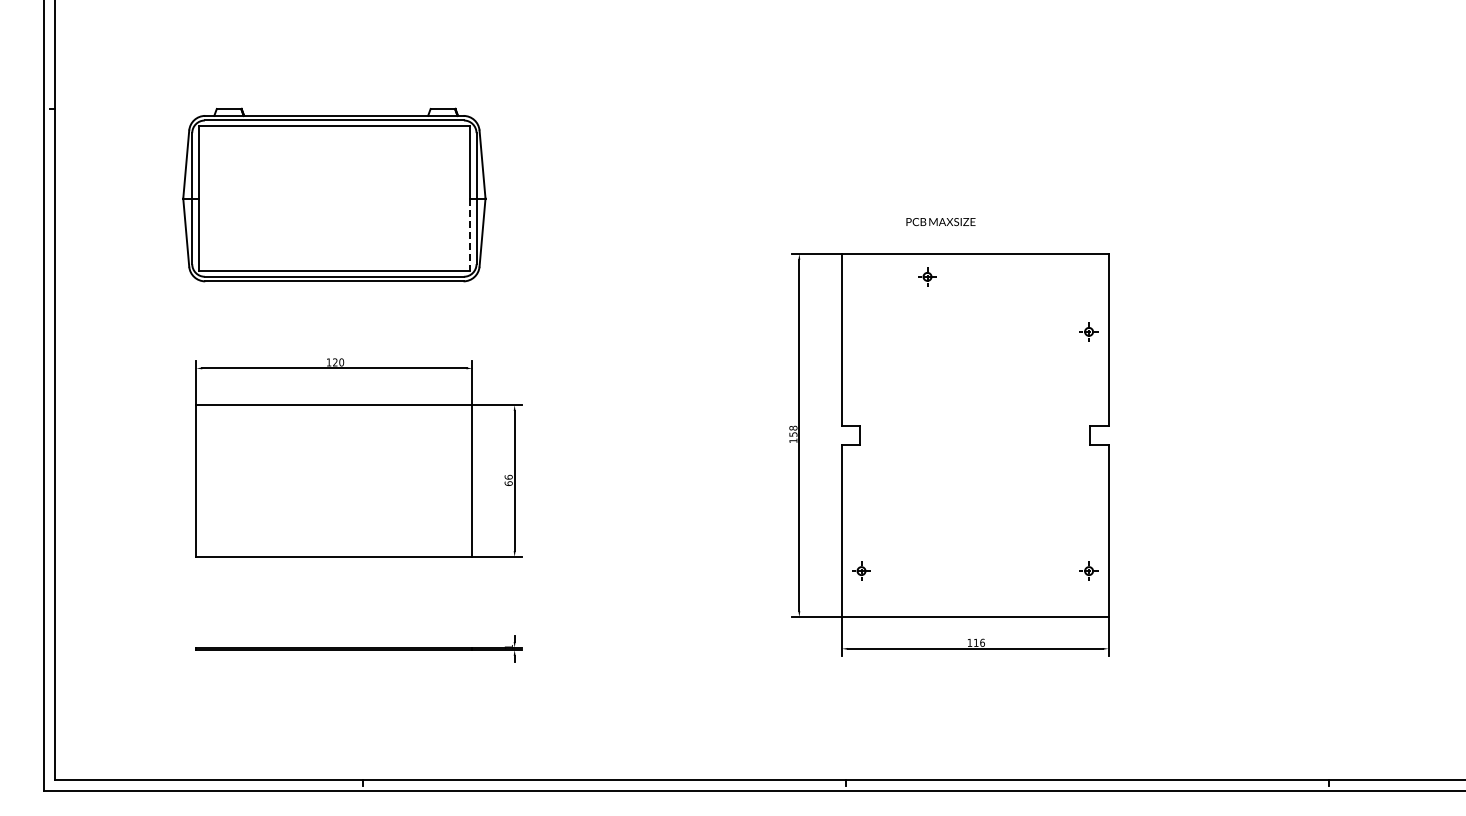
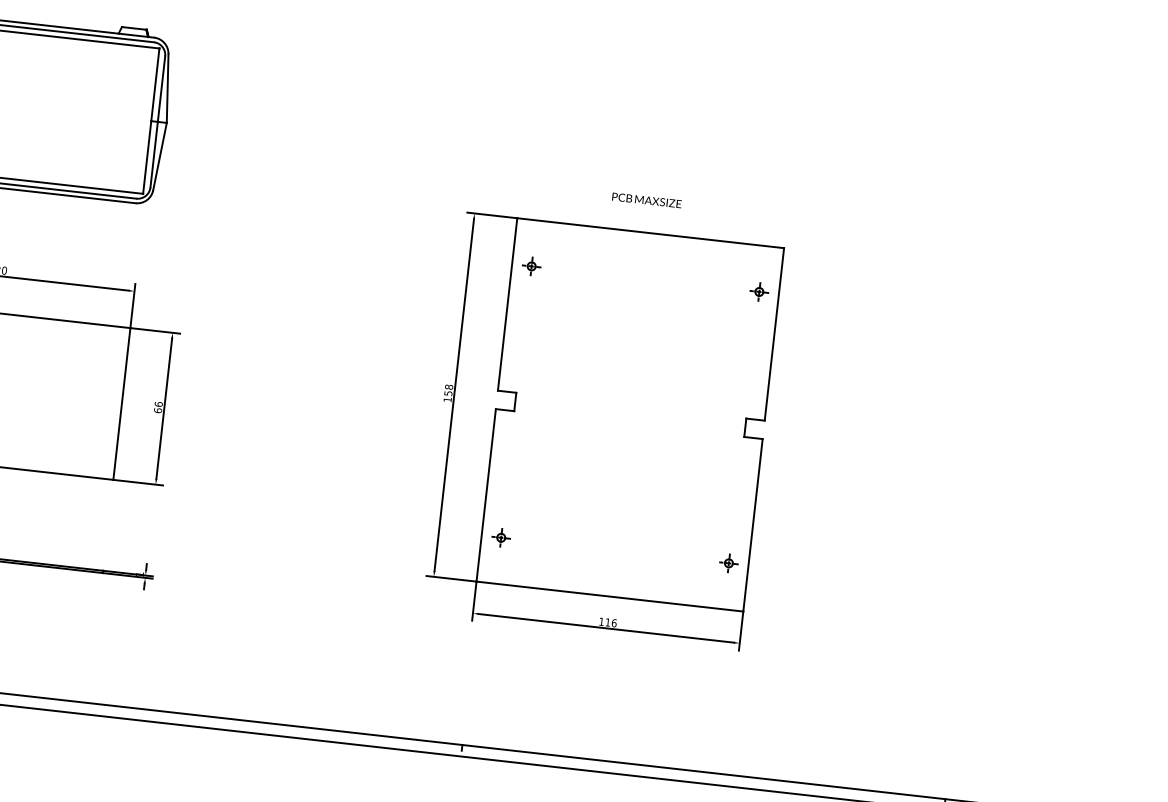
text: (940, 222) -> (646, 200), moved
line: (470, 235) -> (147, 158), dashed -> solid
part: (927, 276) -> (531, 266), moved
part: (1088, 331) -> (758, 291), moved

